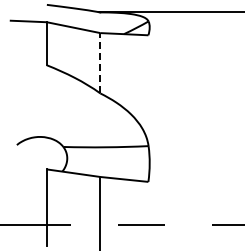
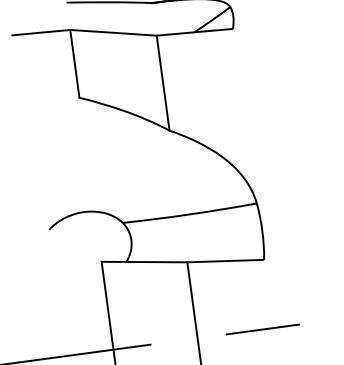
line: (100, 62) -> (163, 81), dashed -> solid

